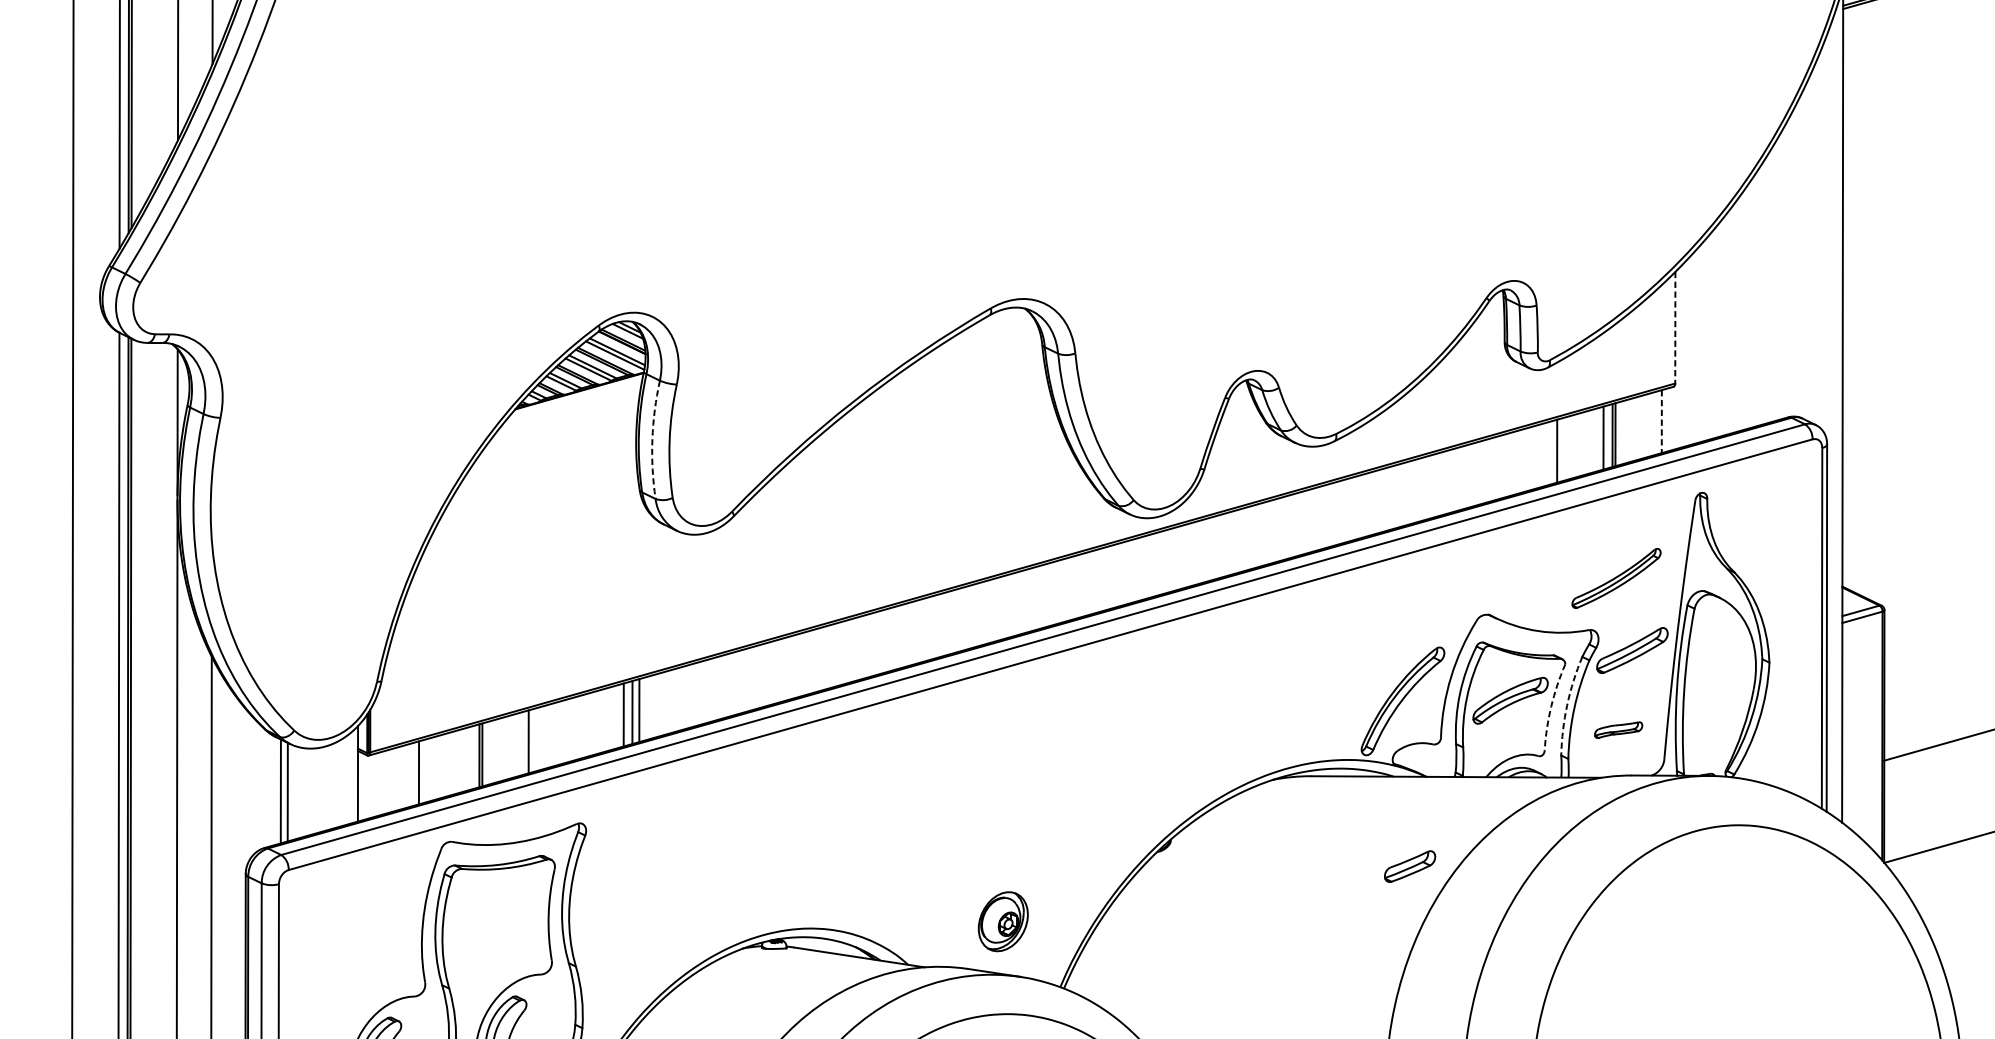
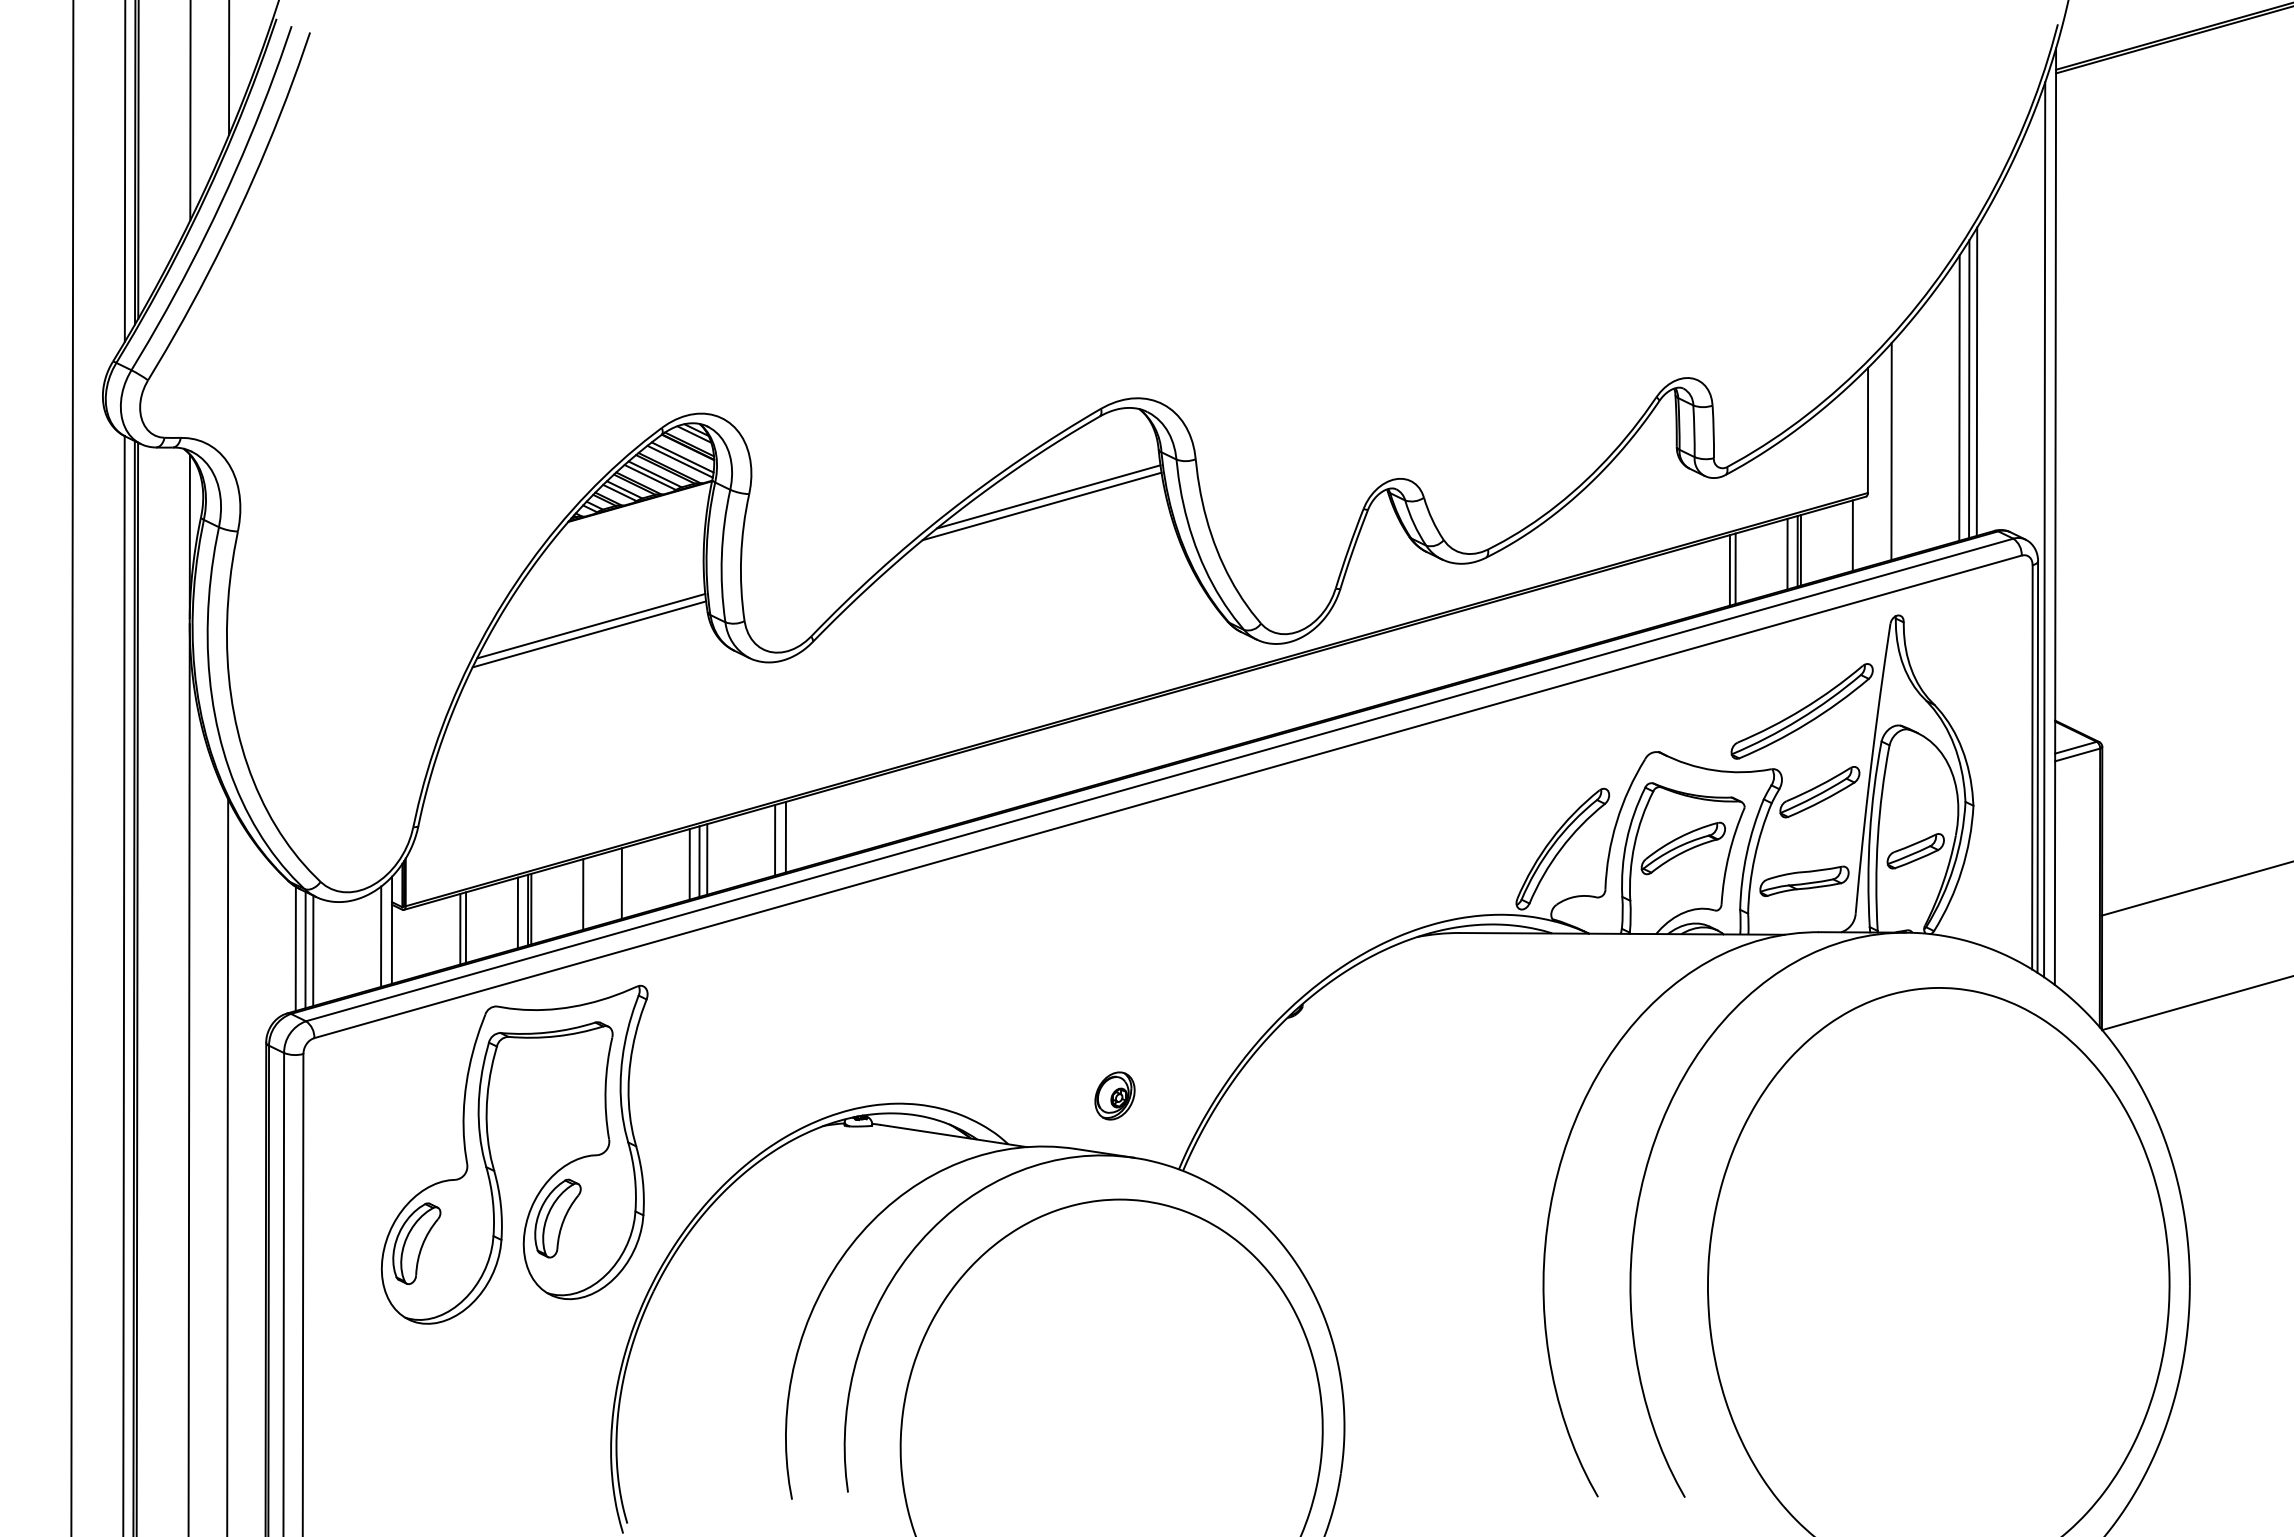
line: (1772, 284) -> (1976, 381), added
line: (1765, 291) -> (1969, 389), added
line: (1757, 298) -> (1959, 397), added
line: (1674, 327) -> (1867, 430), dashed -> solid
line: (1696, 346) -> (1891, 451), added
line: (943, 386) -> (1048, 496), added
line: (937, 395) -> (1041, 506), added
line: (1832, 416) -> (2044, 529), added
line: (1661, 422) -> (1852, 536), dashed -> solid
arc: (652, 439) -> (721, 555), dashed -> solid
line: (1551, 452) -> (1729, 570), added
line: (536, 501) -> (591, 625), added
line: (534, 509) -> (589, 634), added
part: (1615, 578) -> (1801, 711), size x1.43
line: (709, 690) -> (785, 836), added
line: (700, 693) -> (775, 840), added
arc: (1566, 705) -> (1746, 853), dashed -> solid
arc: (1550, 706) -> (1728, 854), dashed -> solid
part: (1618, 730) -> (1804, 881), size x1.67
line: (562, 732) -> (621, 883), added
line: (470, 757) -> (517, 912), added
line: (423, 771) -> (465, 927), added
line: (348, 779) -> (381, 936), added
line: (271, 790) -> (295, 948), added
part: (1409, 866) -> (1915, 851), moved
part: (1002, 921) -> (1114, 1095), size x0.71

